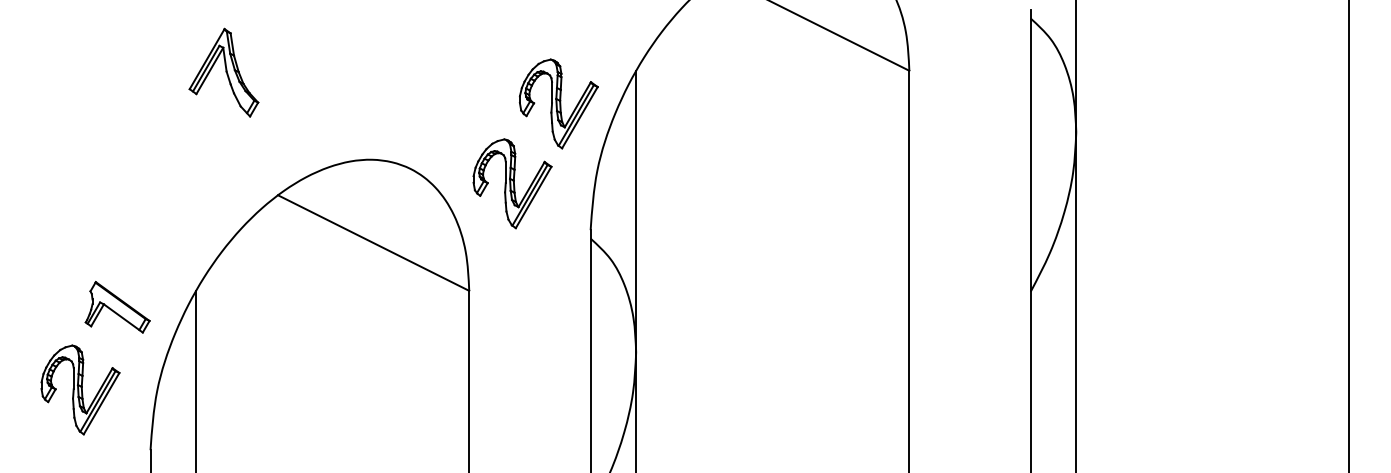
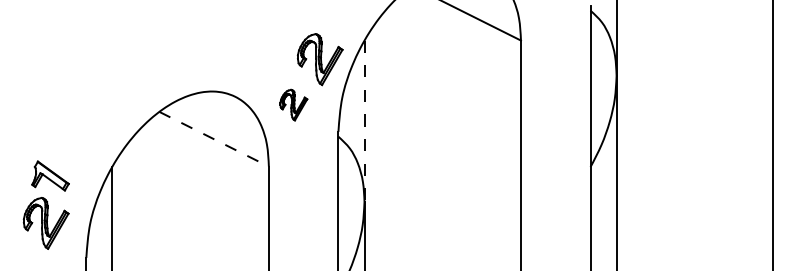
part: (224, 72) -> (128, 41), removed
part: (512, 182) -> (293, 104), size x0.6
line: (636, 212) -> (364, 121), solid -> dashed
line: (374, 243) -> (214, 139), solid -> dashed
part: (117, 306) -> (50, 175), moved

